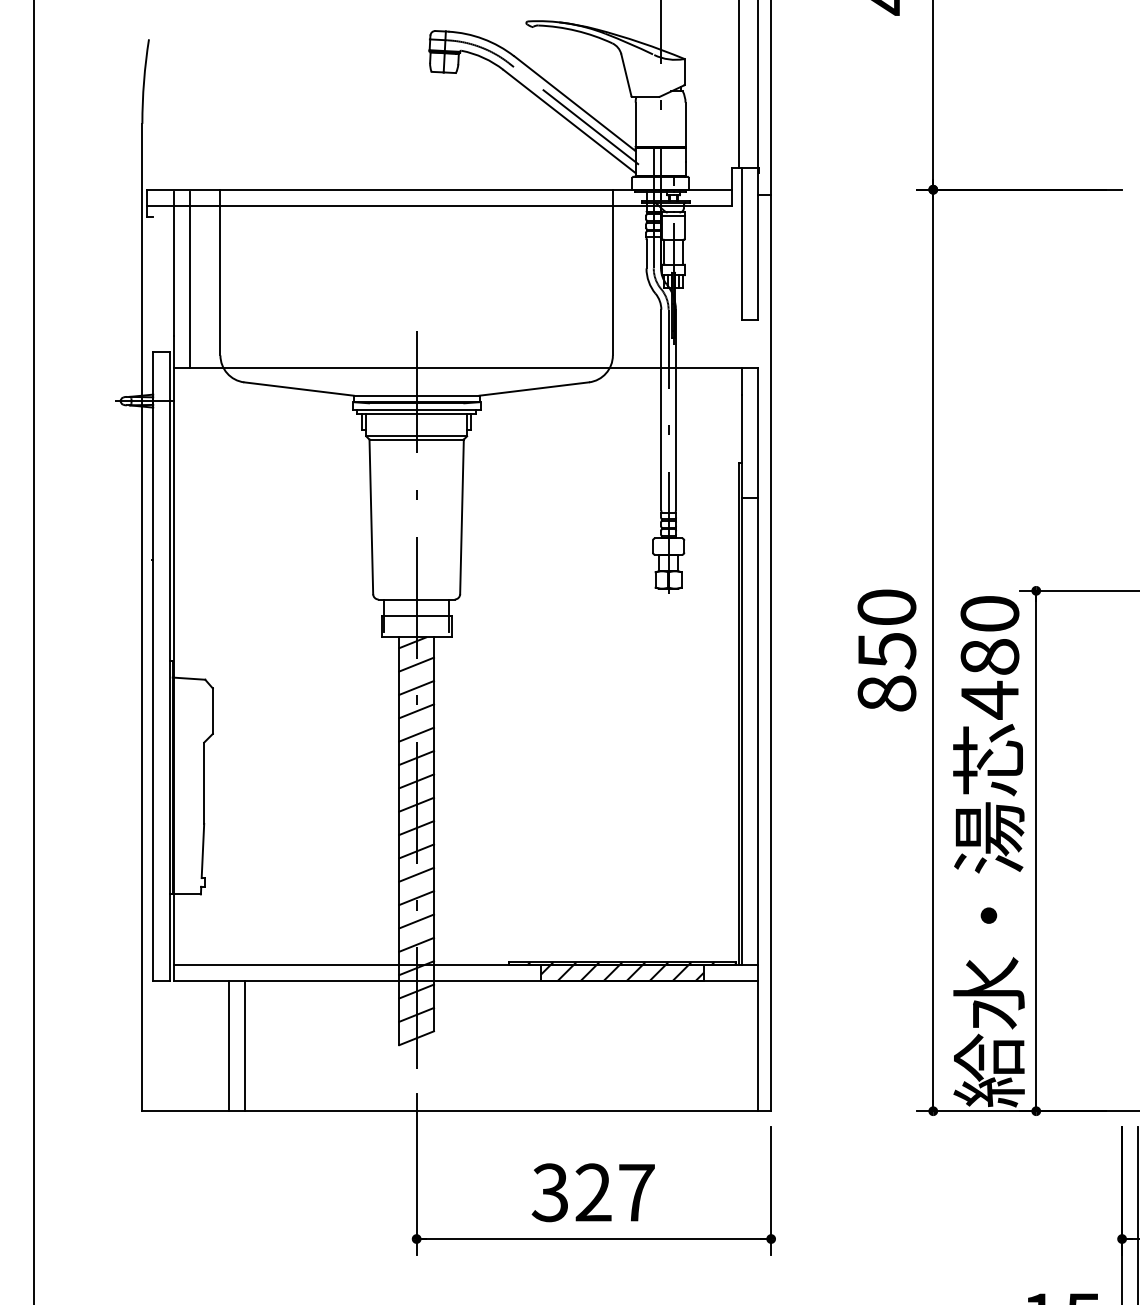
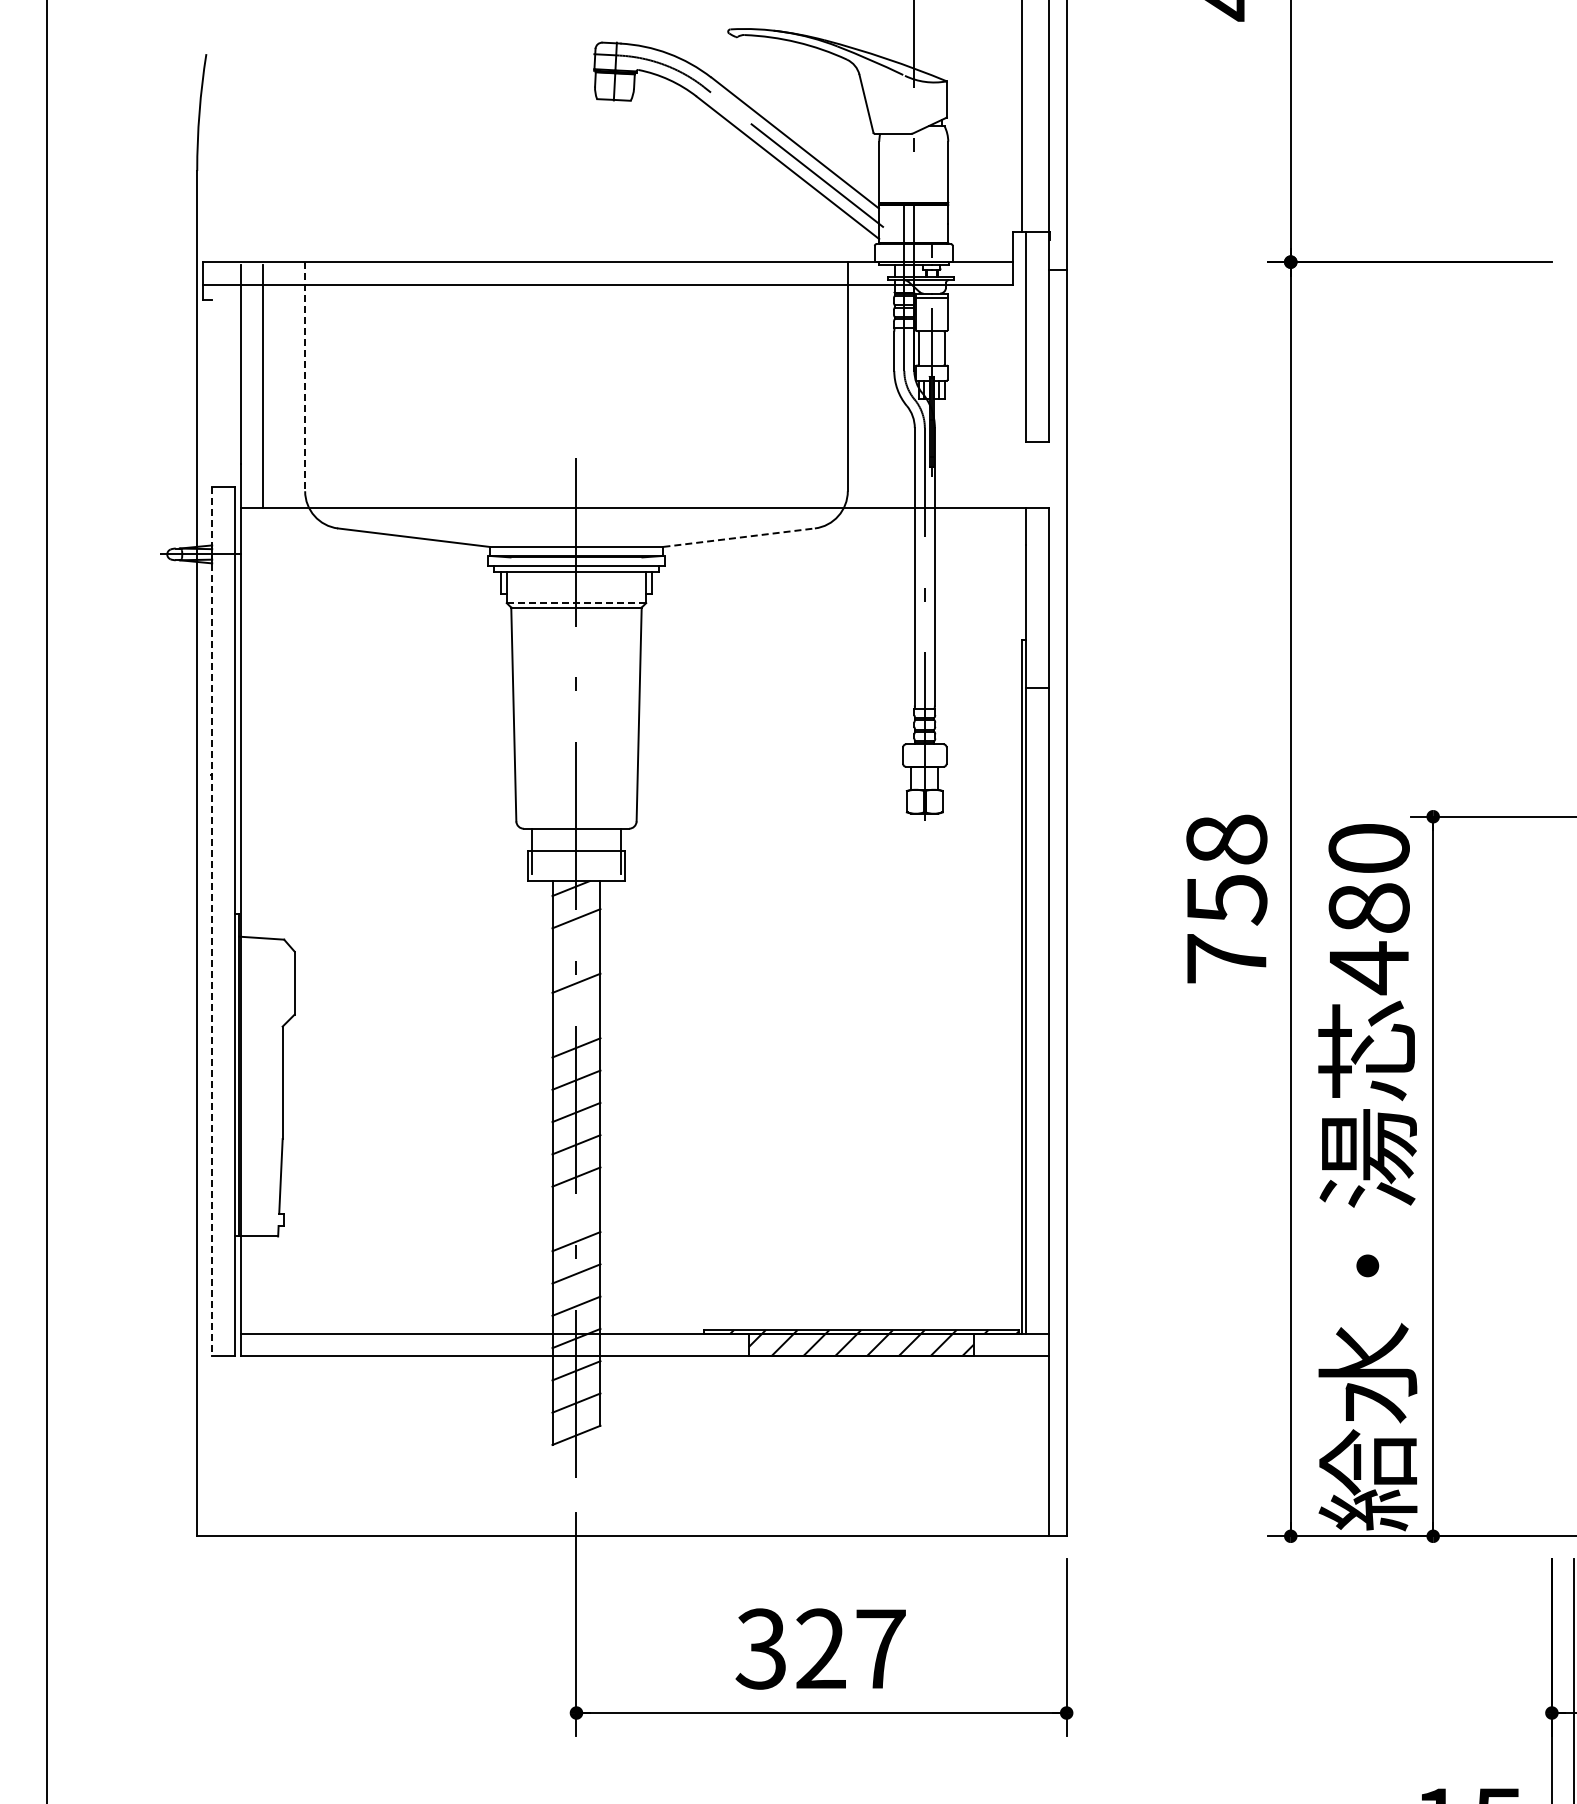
line: (220, 272) -> (305, 376), solid -> dashed
line: (534, 388) -> (739, 537), solid -> dashed
line: (416, 436) -> (576, 603), solid -> dashed
text: (886, 649) -> (1226, 898), 850 -> 758
line: (153, 666) -> (212, 921), solid -> dashed
line: (416, 687) -> (576, 950), removed
line: (416, 734) -> (576, 1015), removed
line: (416, 874) -> (576, 1208), removed
line: (229, 1046) -> (317, 1446), removed
line: (245, 1046) -> (339, 1446), removed

